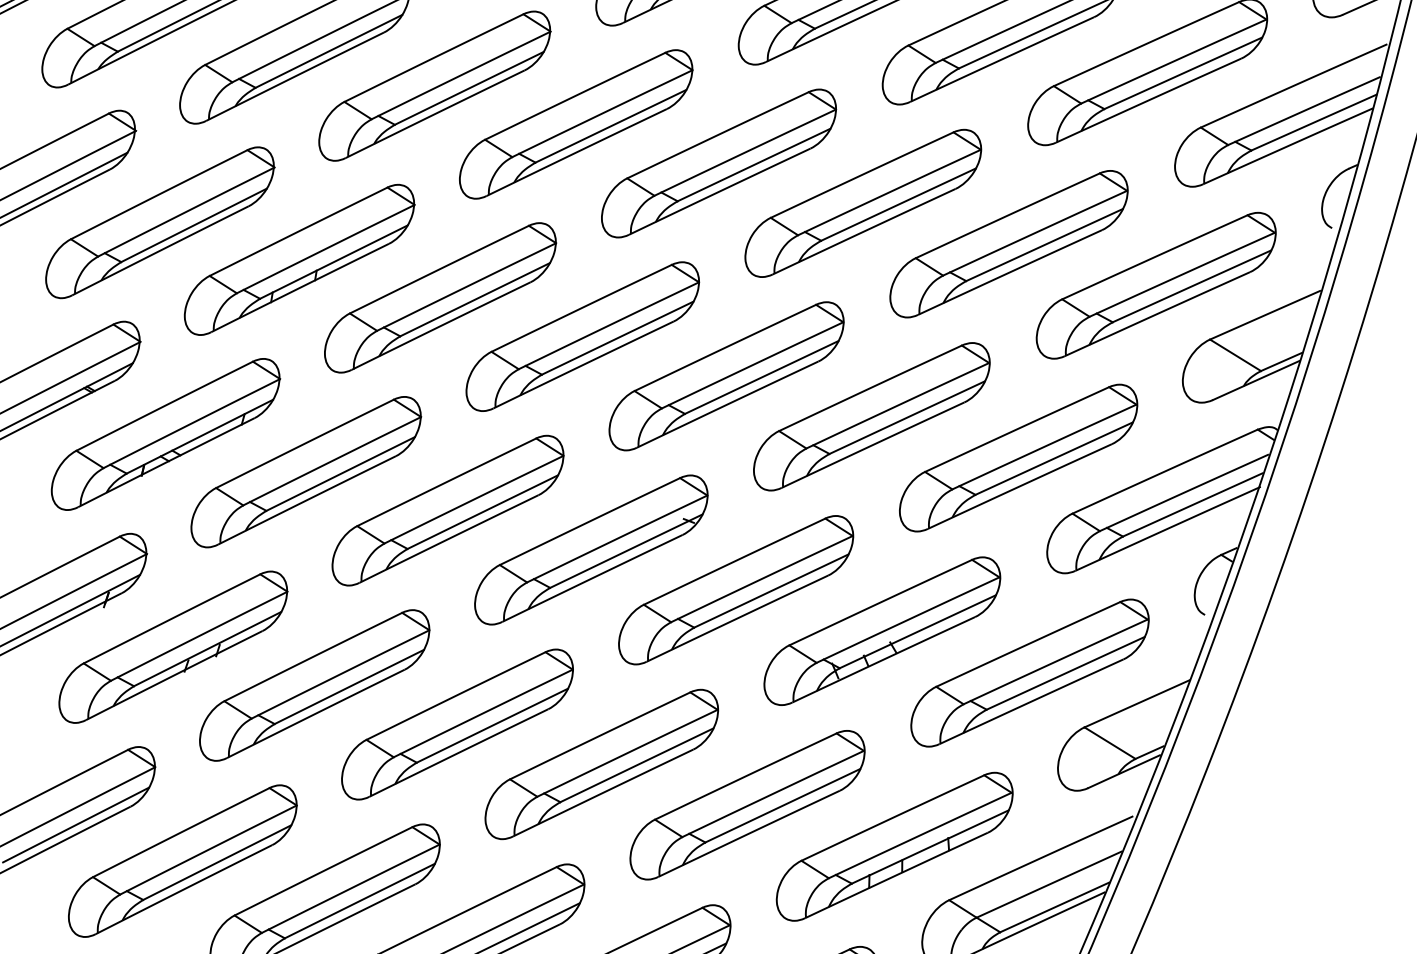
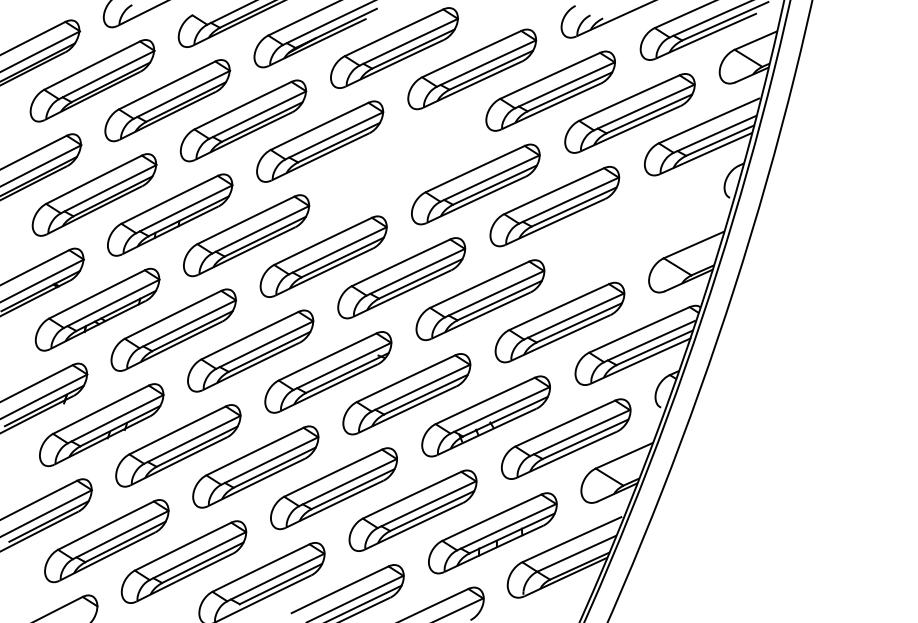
part: (718, 162) -> (397, 162), removed
part: (1155, 284) -> (634, 228), removed

